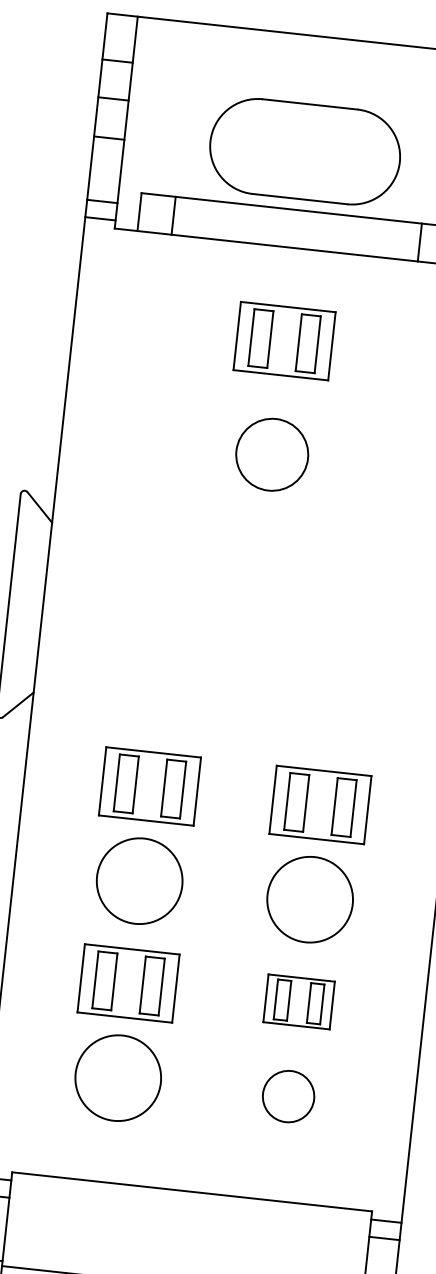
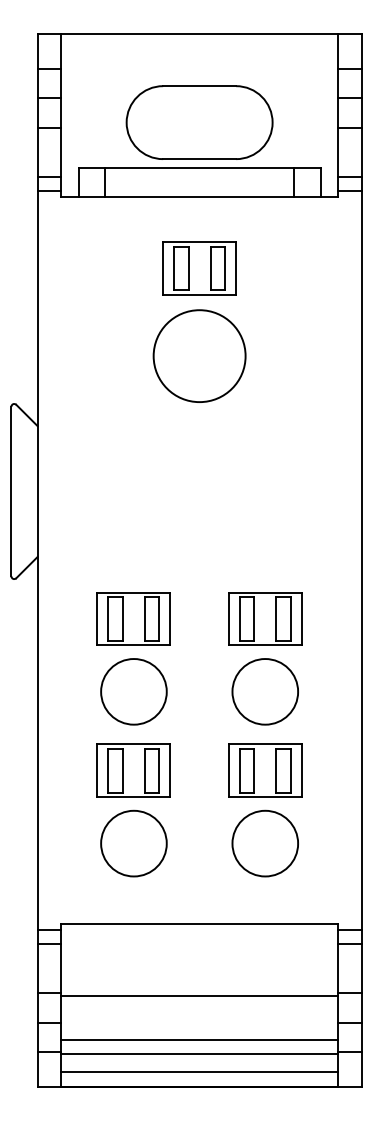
circle: (272, 455) -> (199, 356), size x1.67
part: (299, 1001) -> (265, 770), size x1.43
circle: (287, 1096) -> (264, 843), size x1.67

